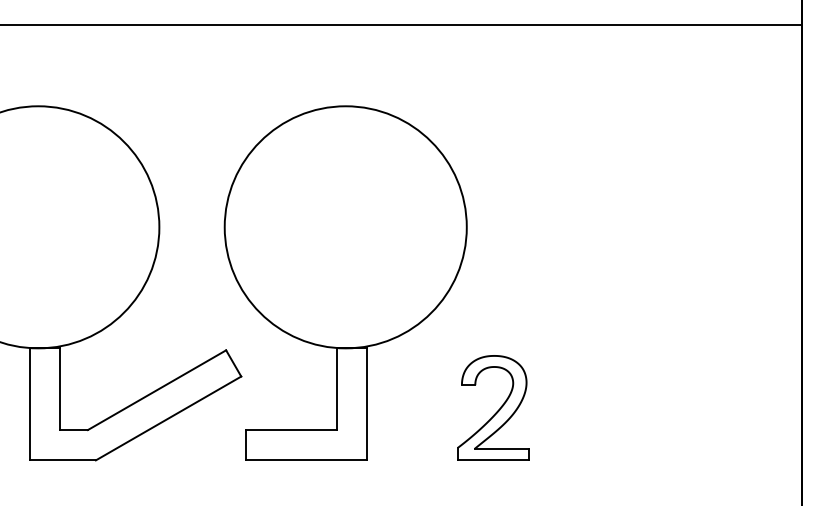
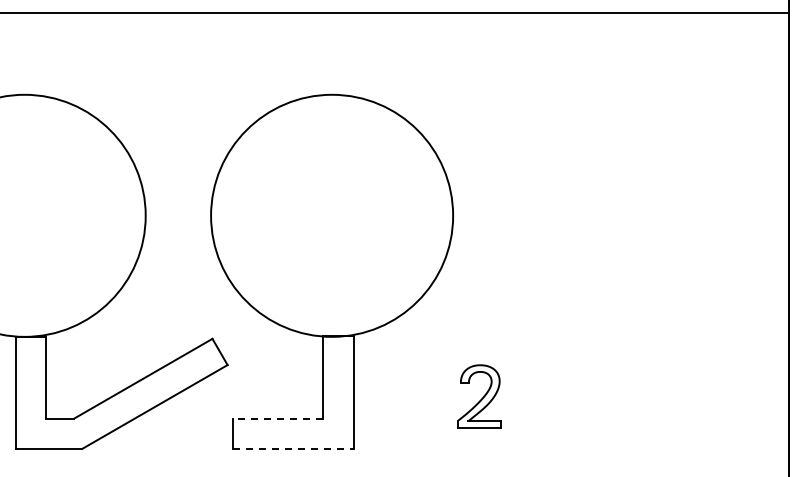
part: (493, 407) -> (479, 396), size x0.6
line: (291, 430) -> (277, 419), solid -> dashed
line: (306, 460) -> (292, 449), solid -> dashed

